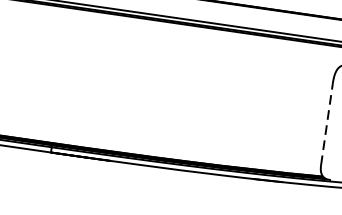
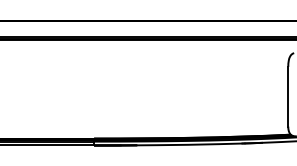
line: (327, 123) -> (288, 96), dashed -> solid

